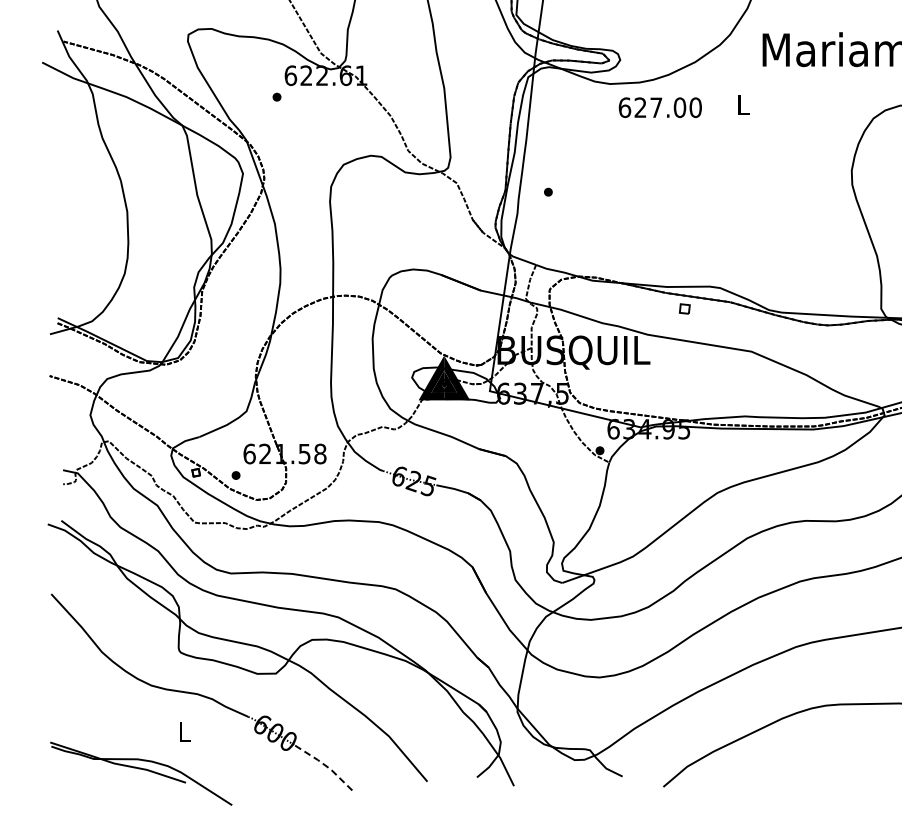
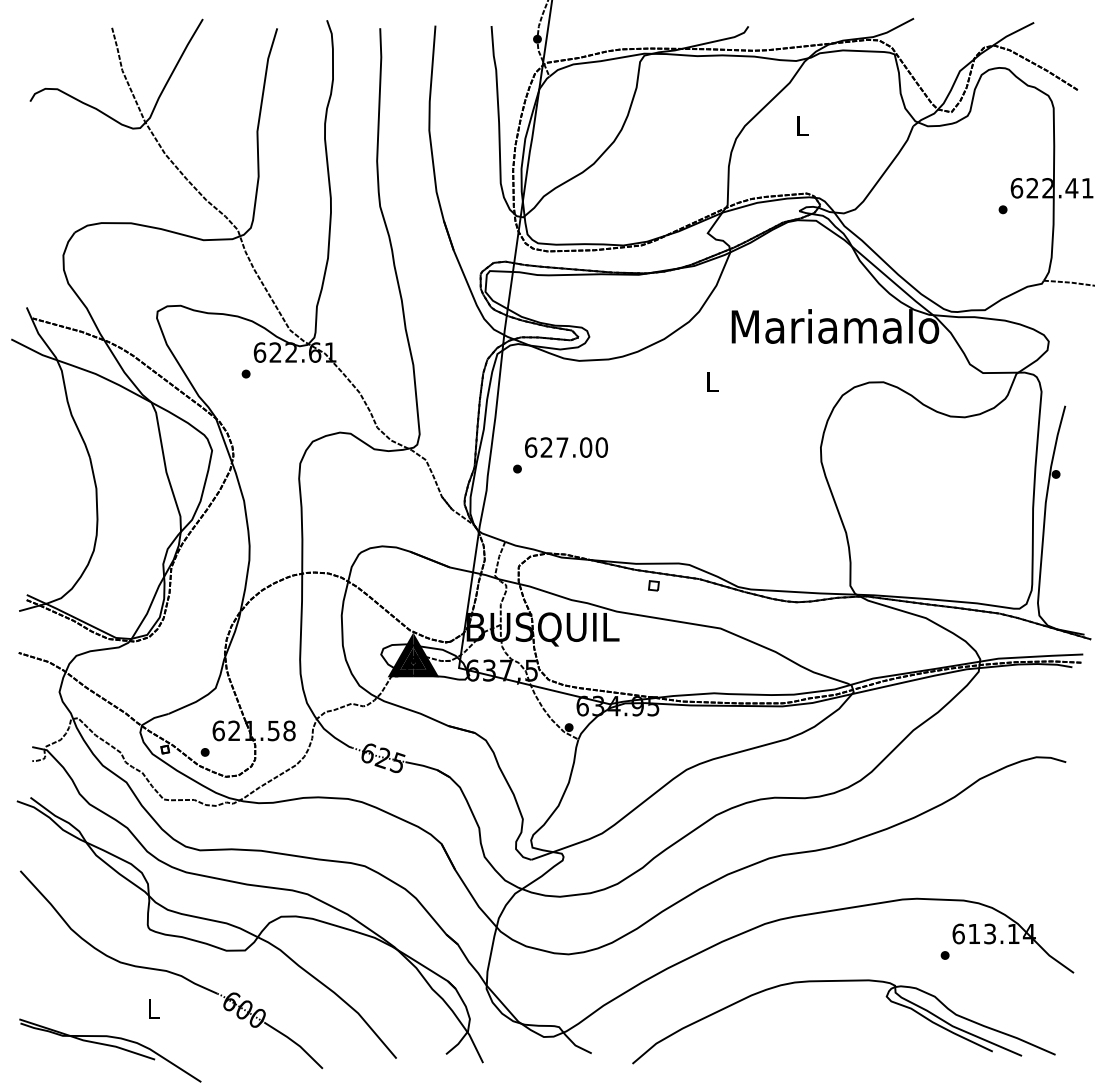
text: (660, 107) -> (566, 447), moved
line: (326, 766) -> (295, 1043), dashed -> solid

